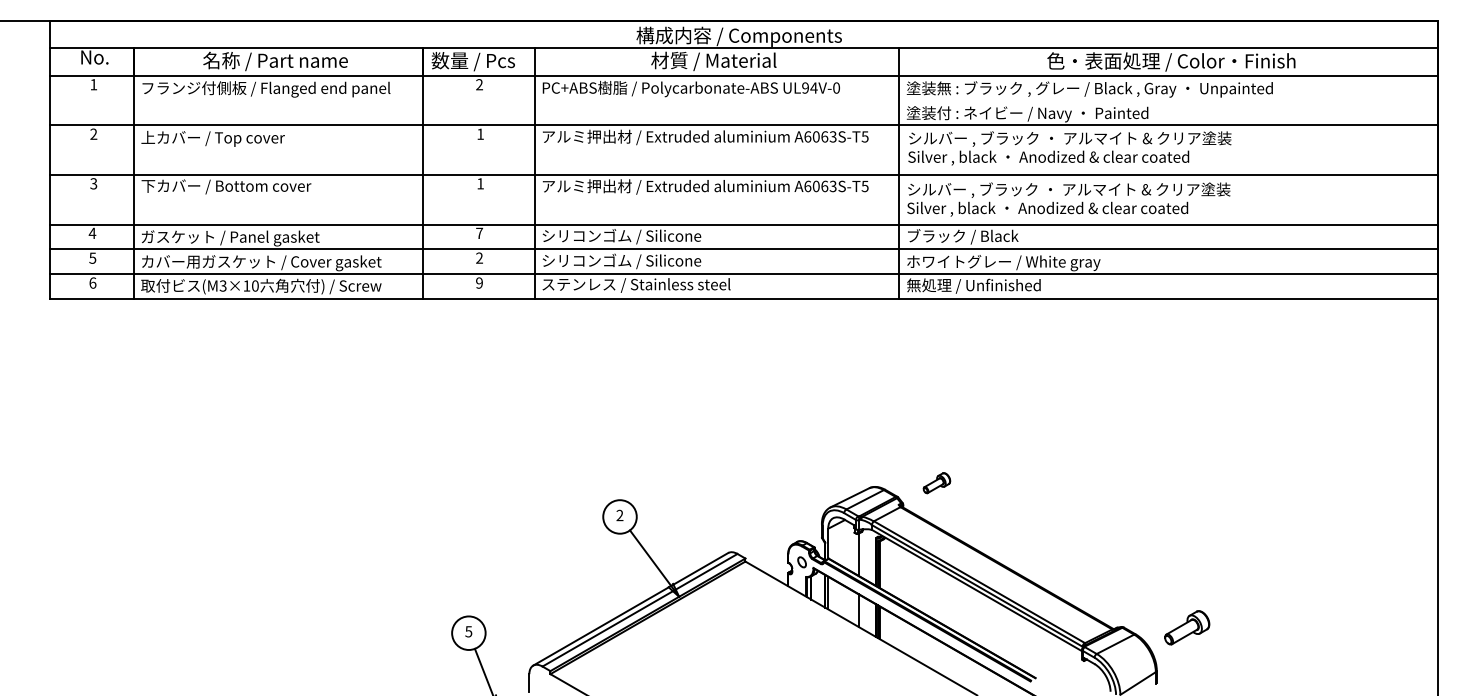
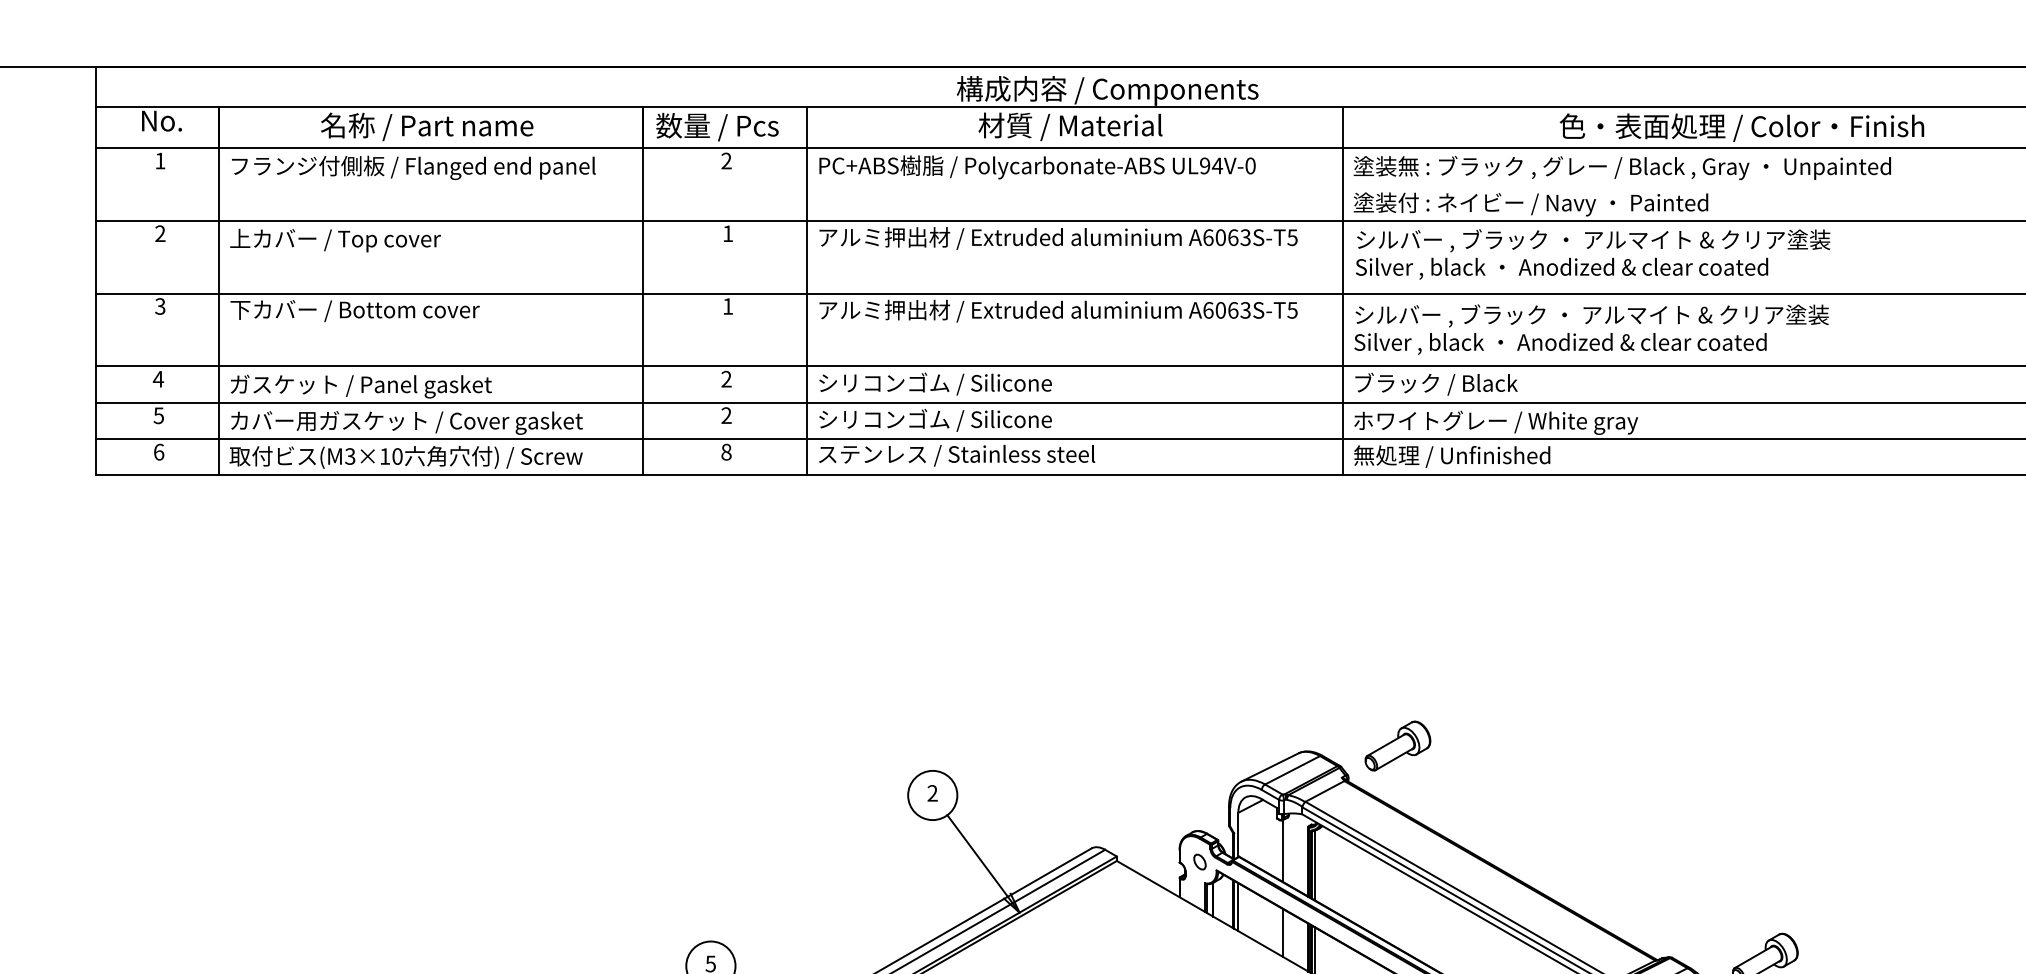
text: (479, 232) -> (726, 377), 7 -> 2
text: (479, 282) -> (726, 451), 9 -> 8
part: (936, 482) -> (1397, 744), size x1.67

